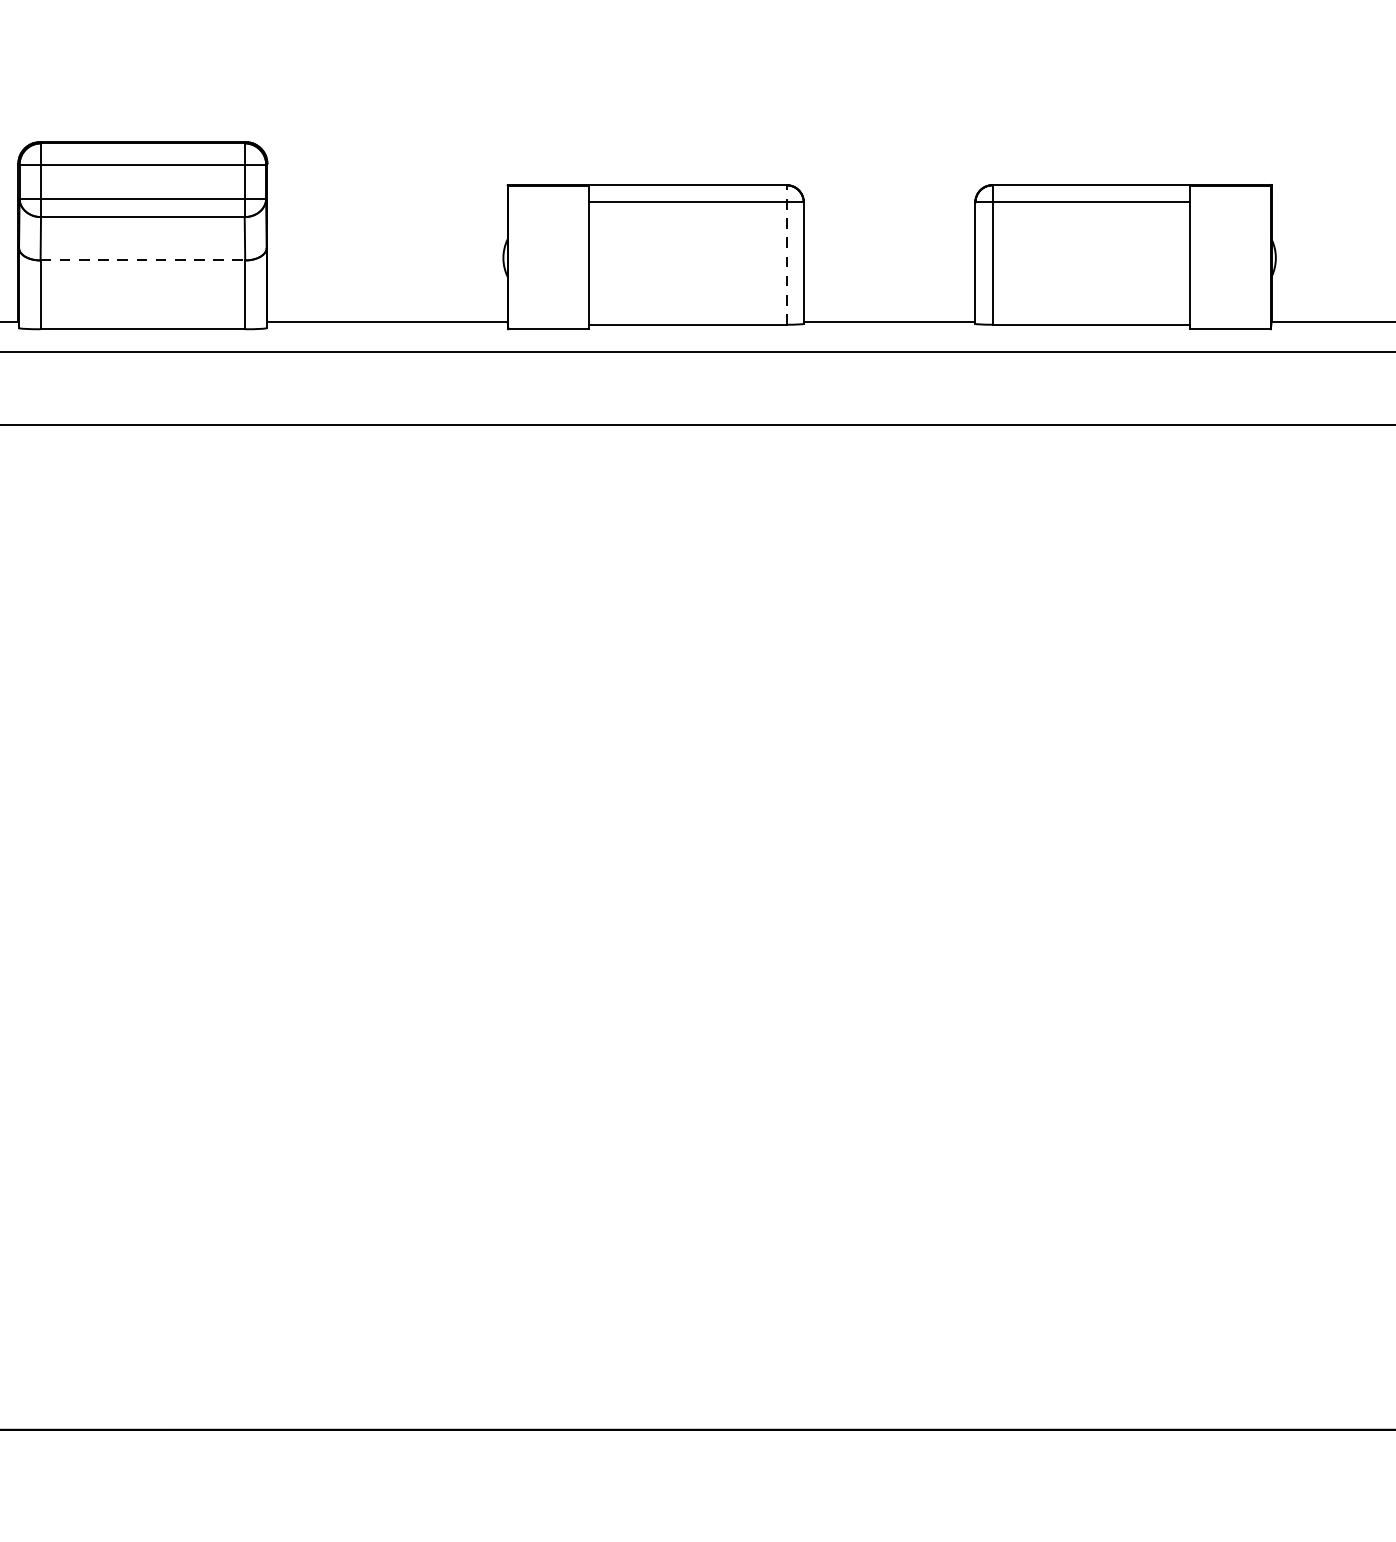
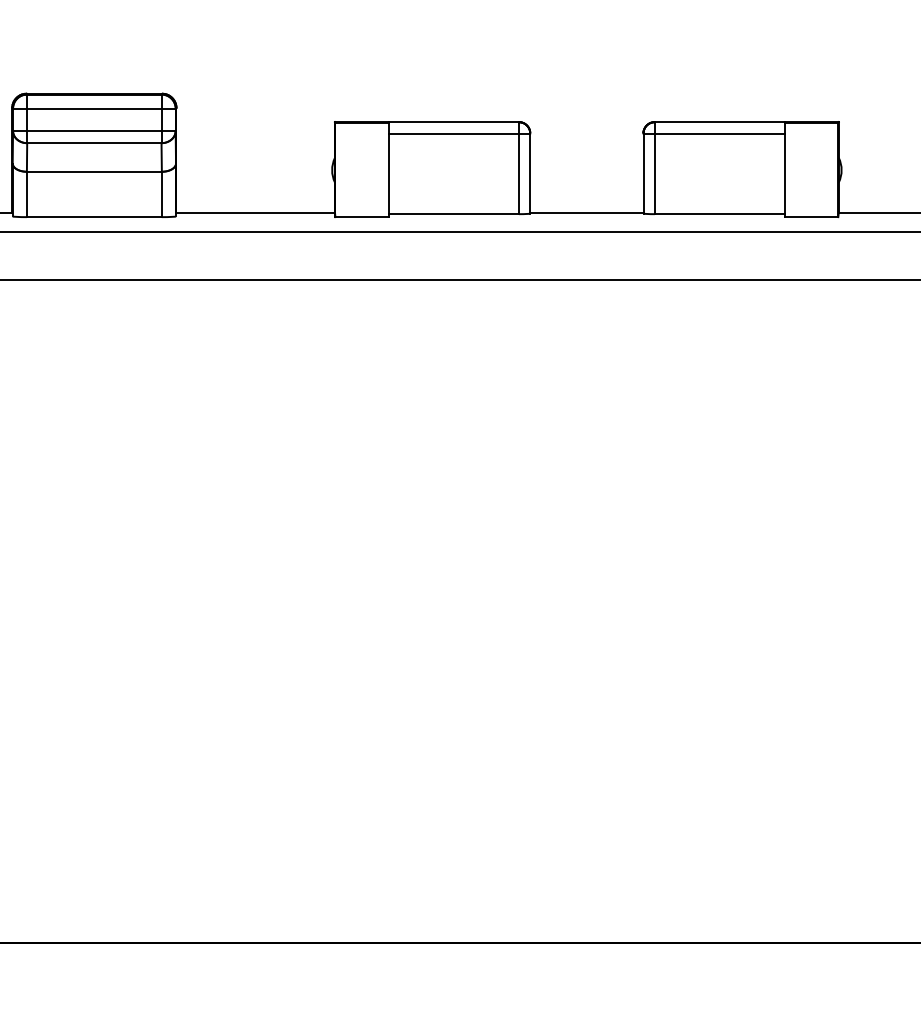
line: (785, 255) -> (518, 168), dashed -> solid
line: (143, 260) -> (94, 171), dashed -> solid

